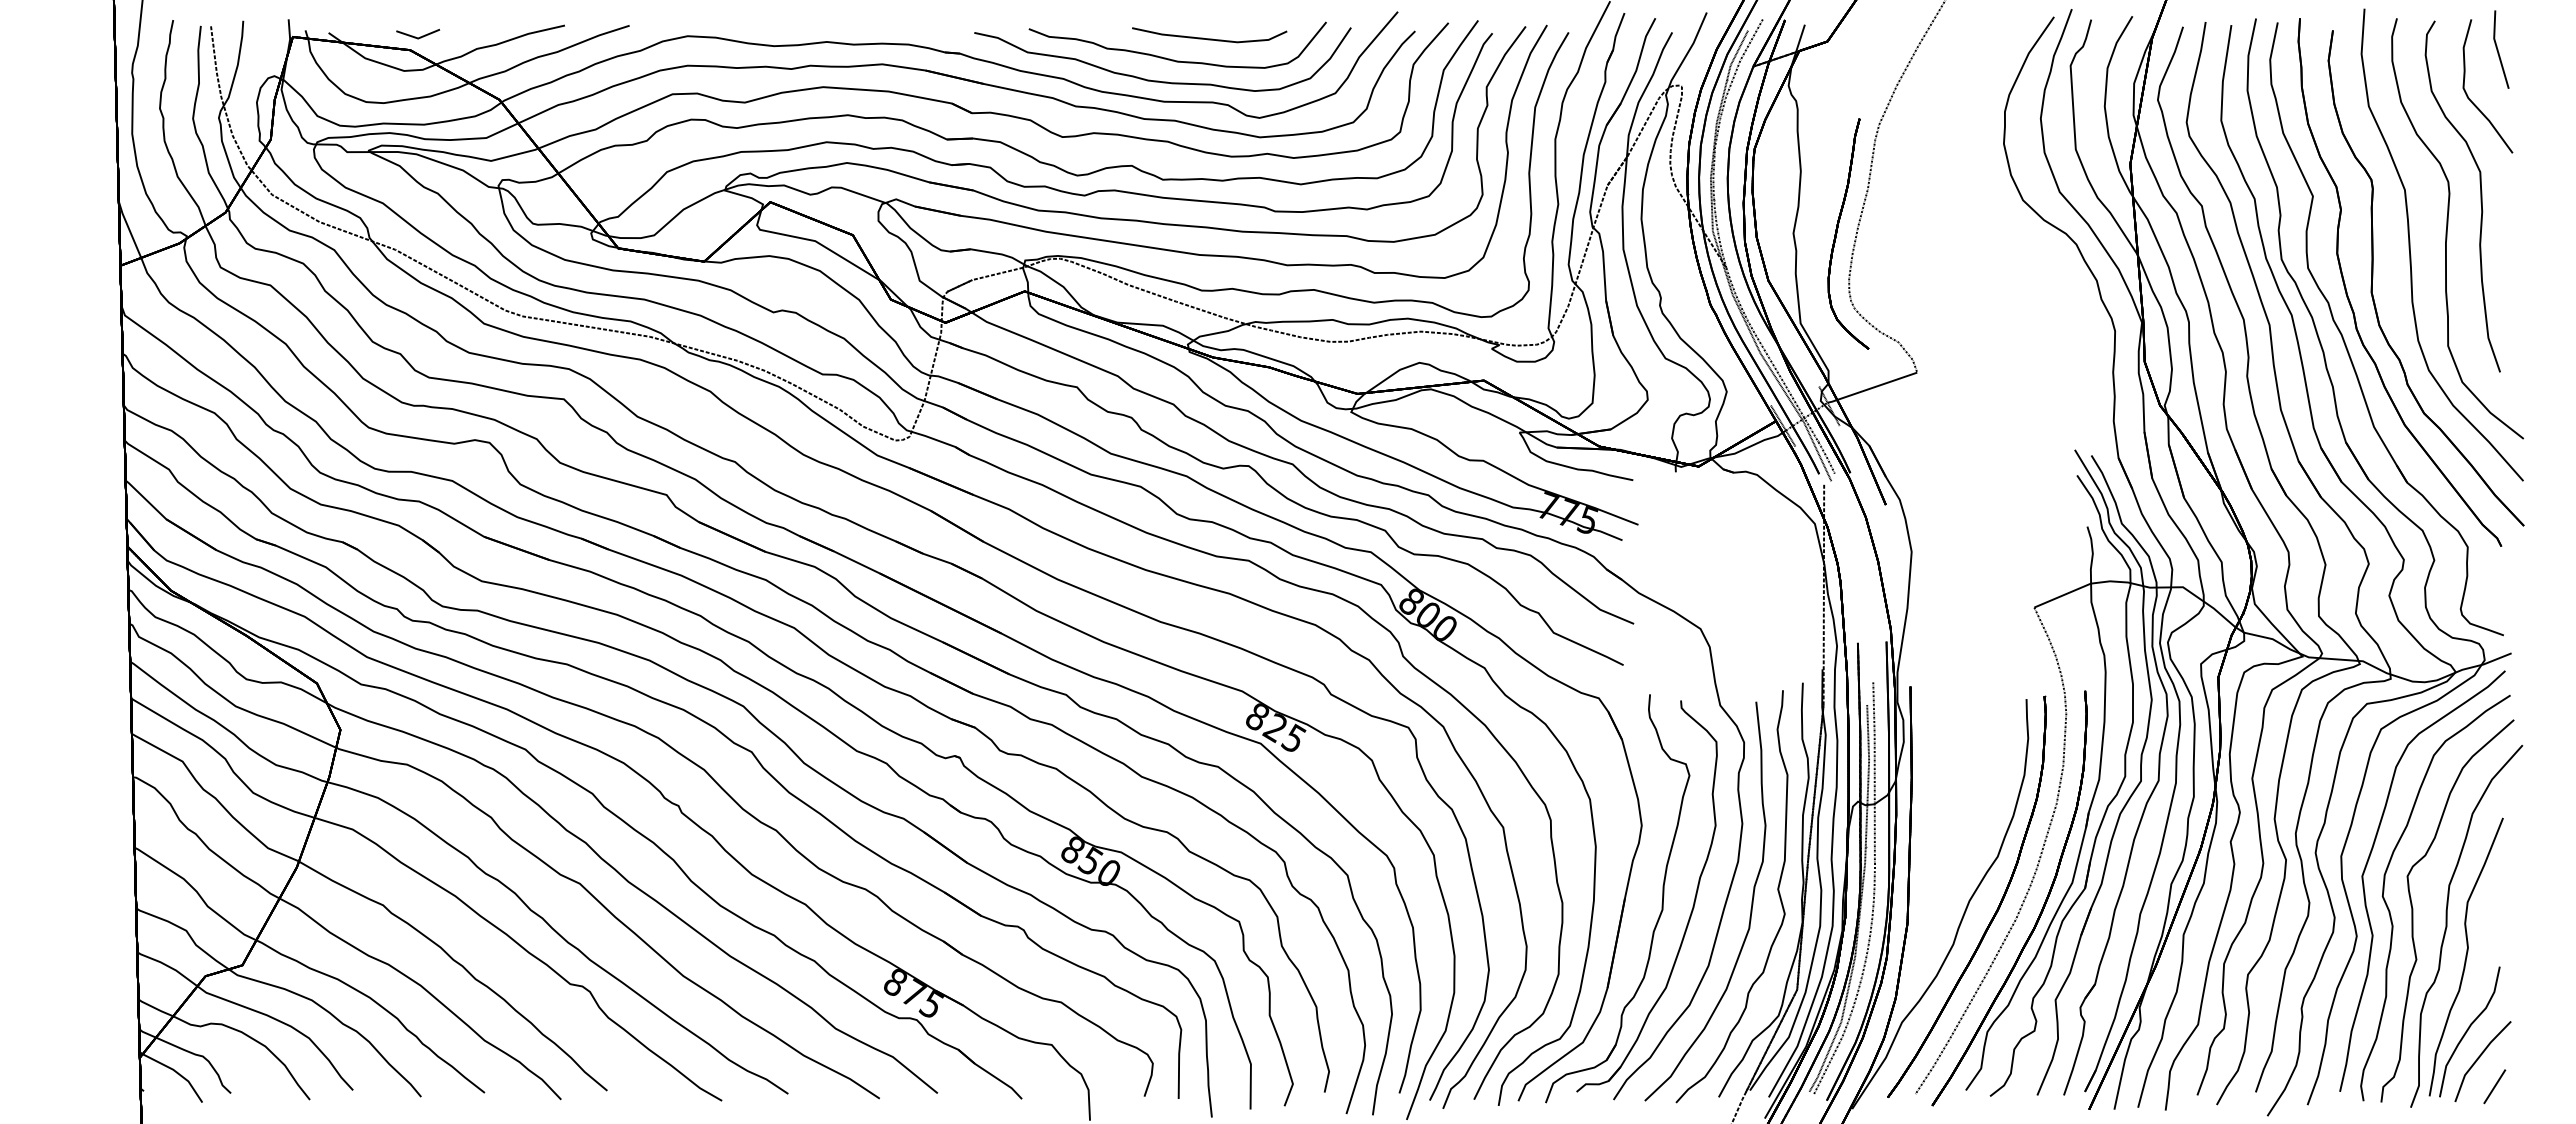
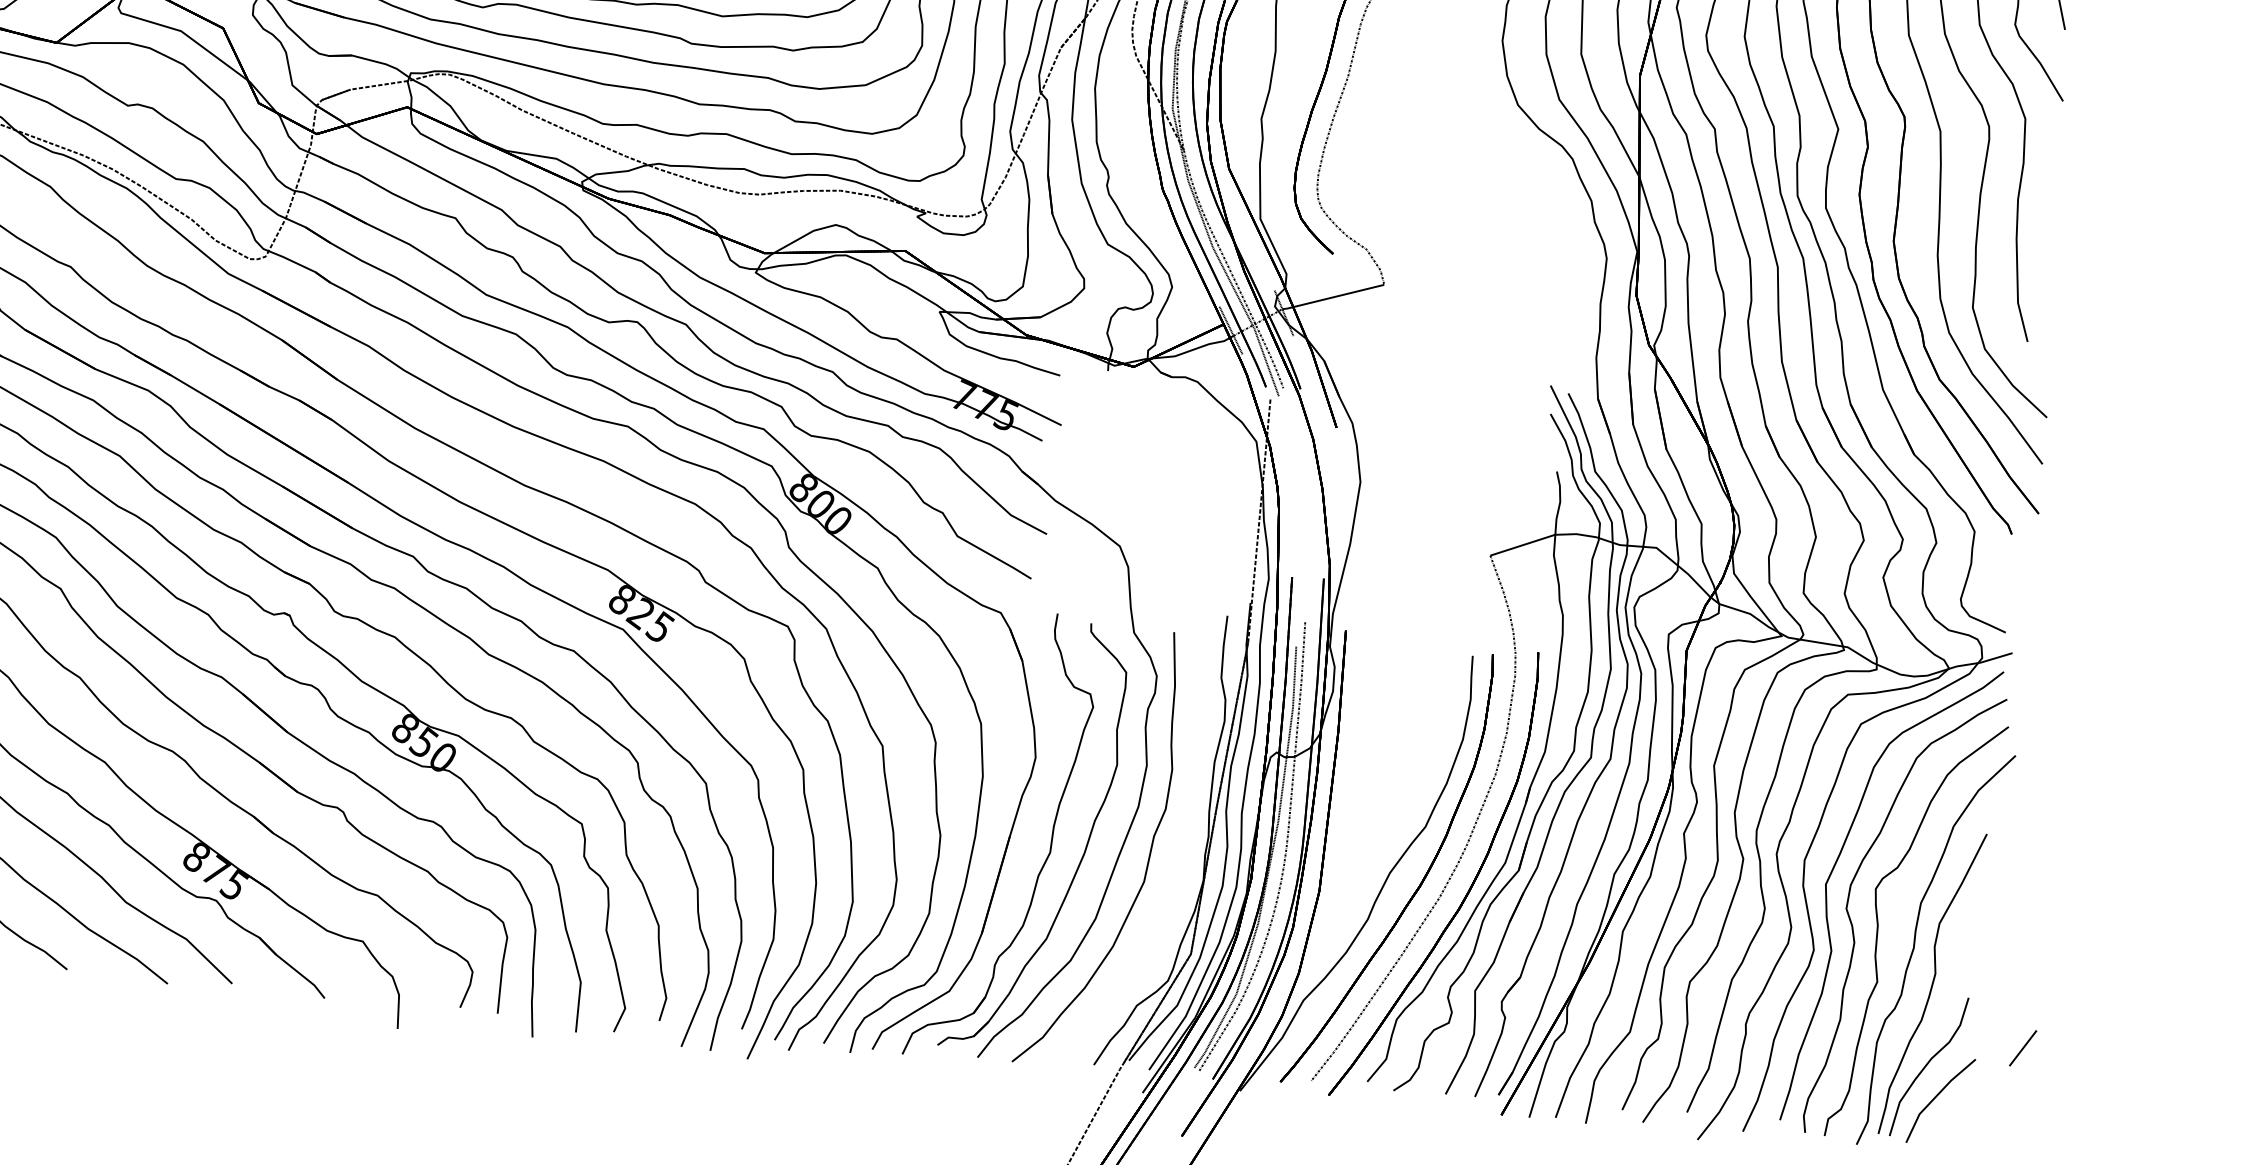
part: (1777, 891) -> (1178, 843), removed
line: (2494, 1086) -> (2022, 1048), moved

